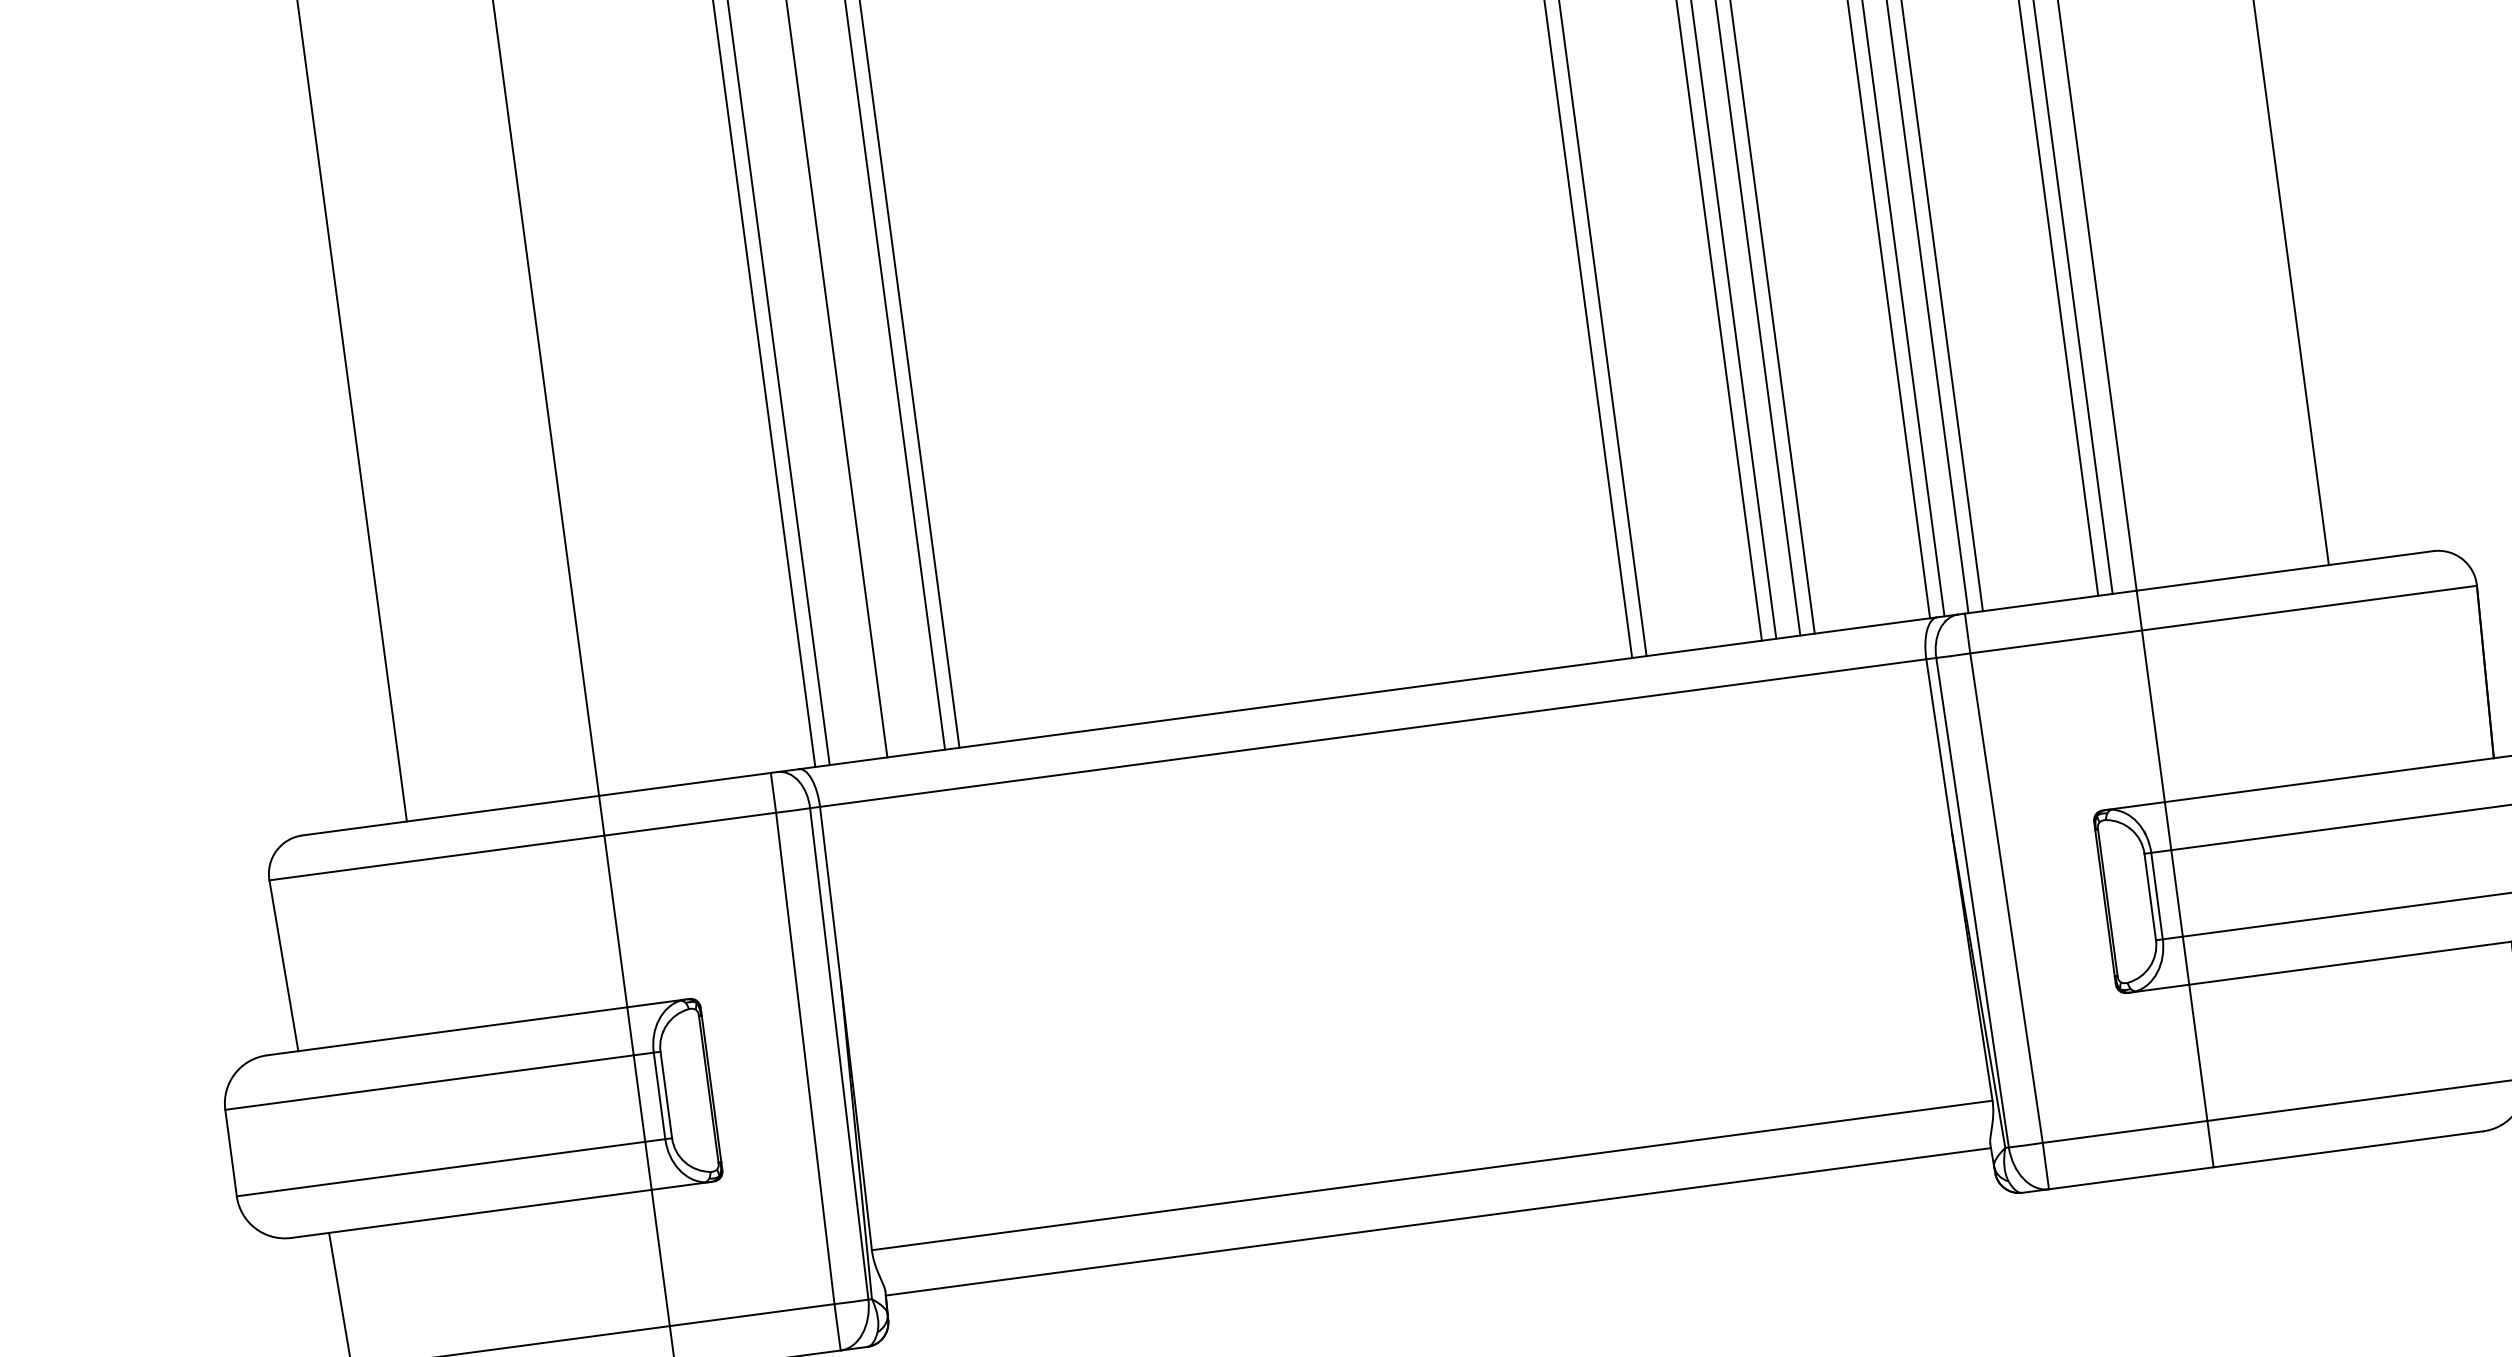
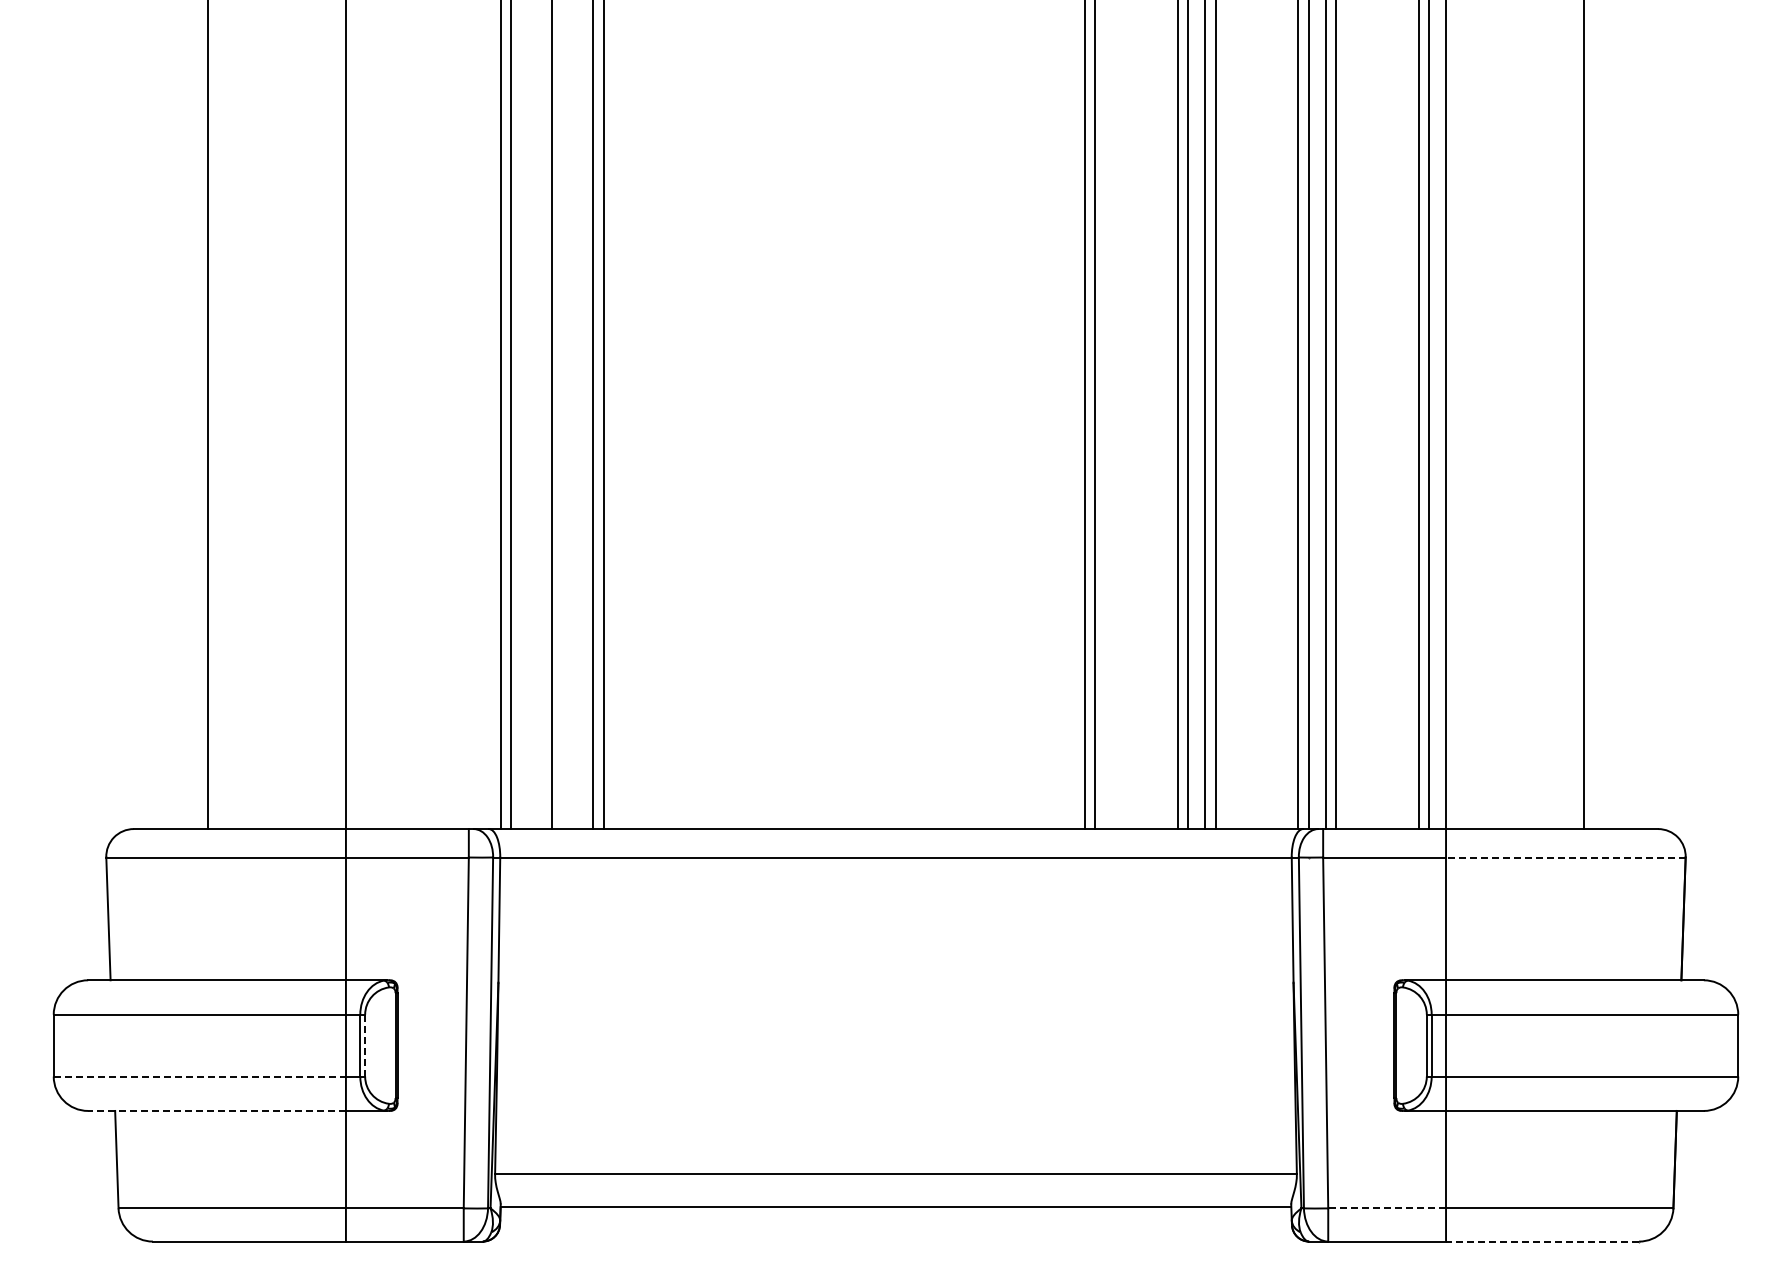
line: (2308, 608) -> (1565, 857), solid -> dashed
line: (666, 1094) -> (365, 1045), solid -> dashed
line: (2125, 1131) -> (1387, 1208), solid -> dashed
line: (2348, 1149) -> (1542, 1241), solid -> dashed
line: (441, 1168) -> (200, 1076), solid -> dashed
line: (472, 1213) -> (217, 1110), solid -> dashed

